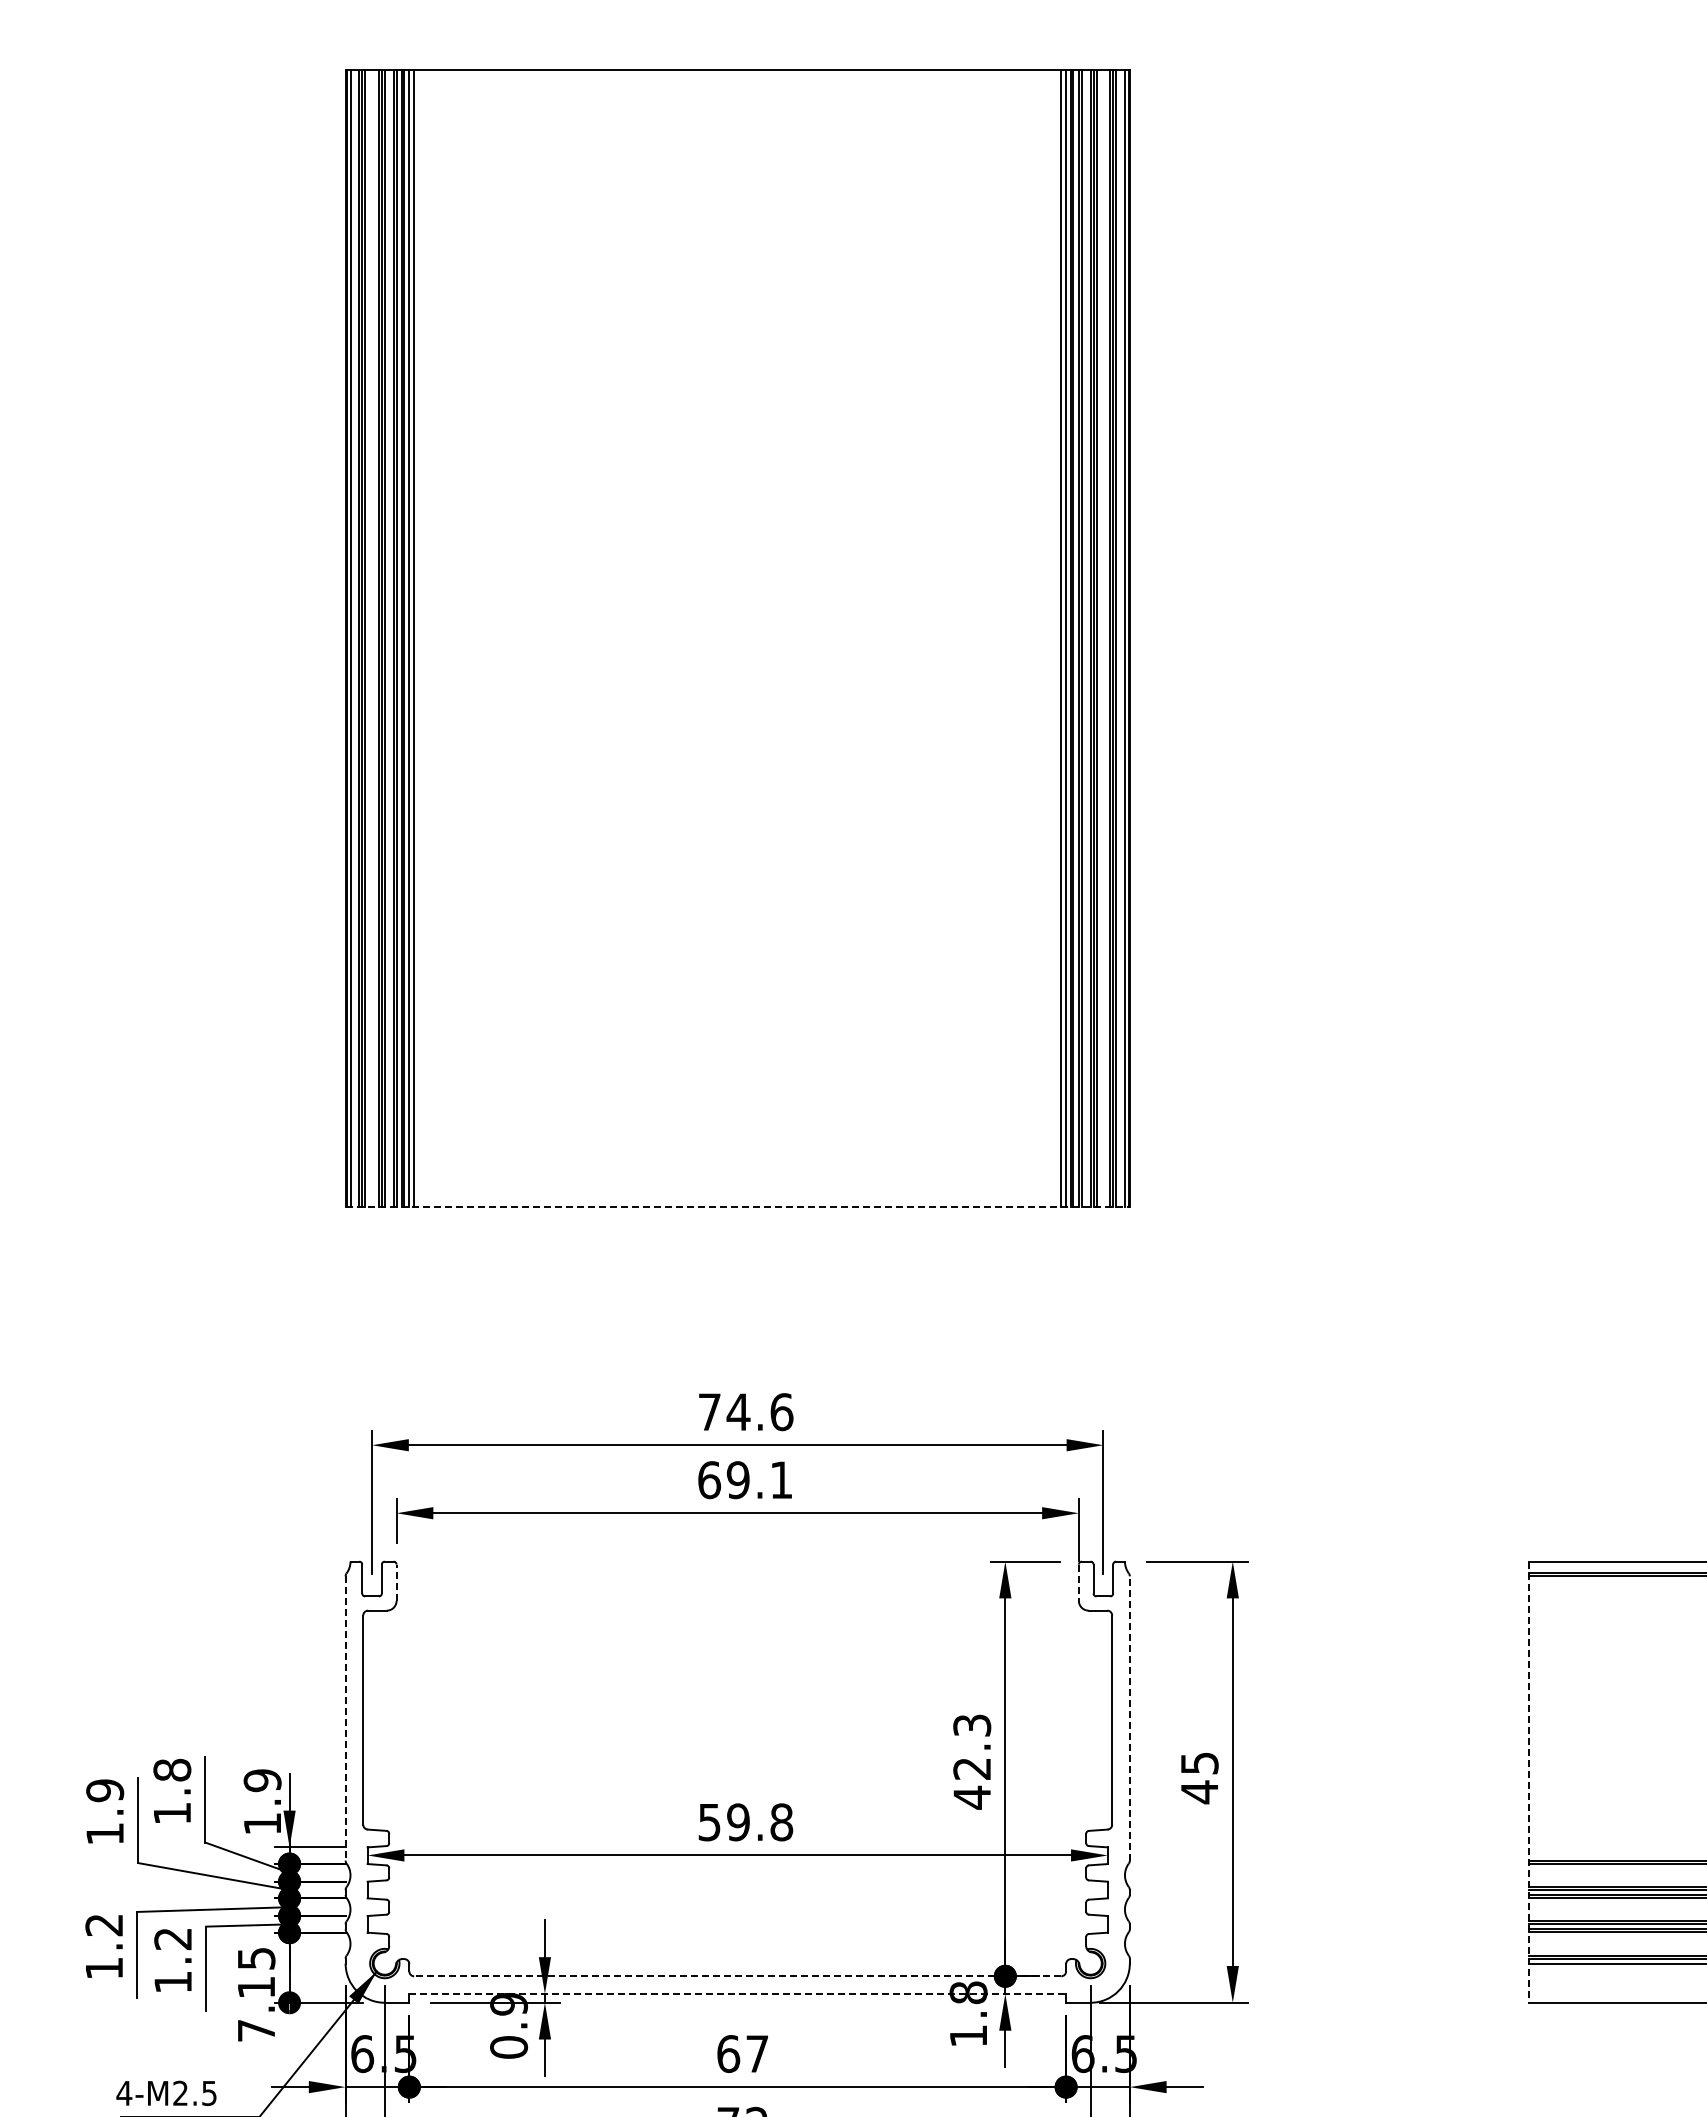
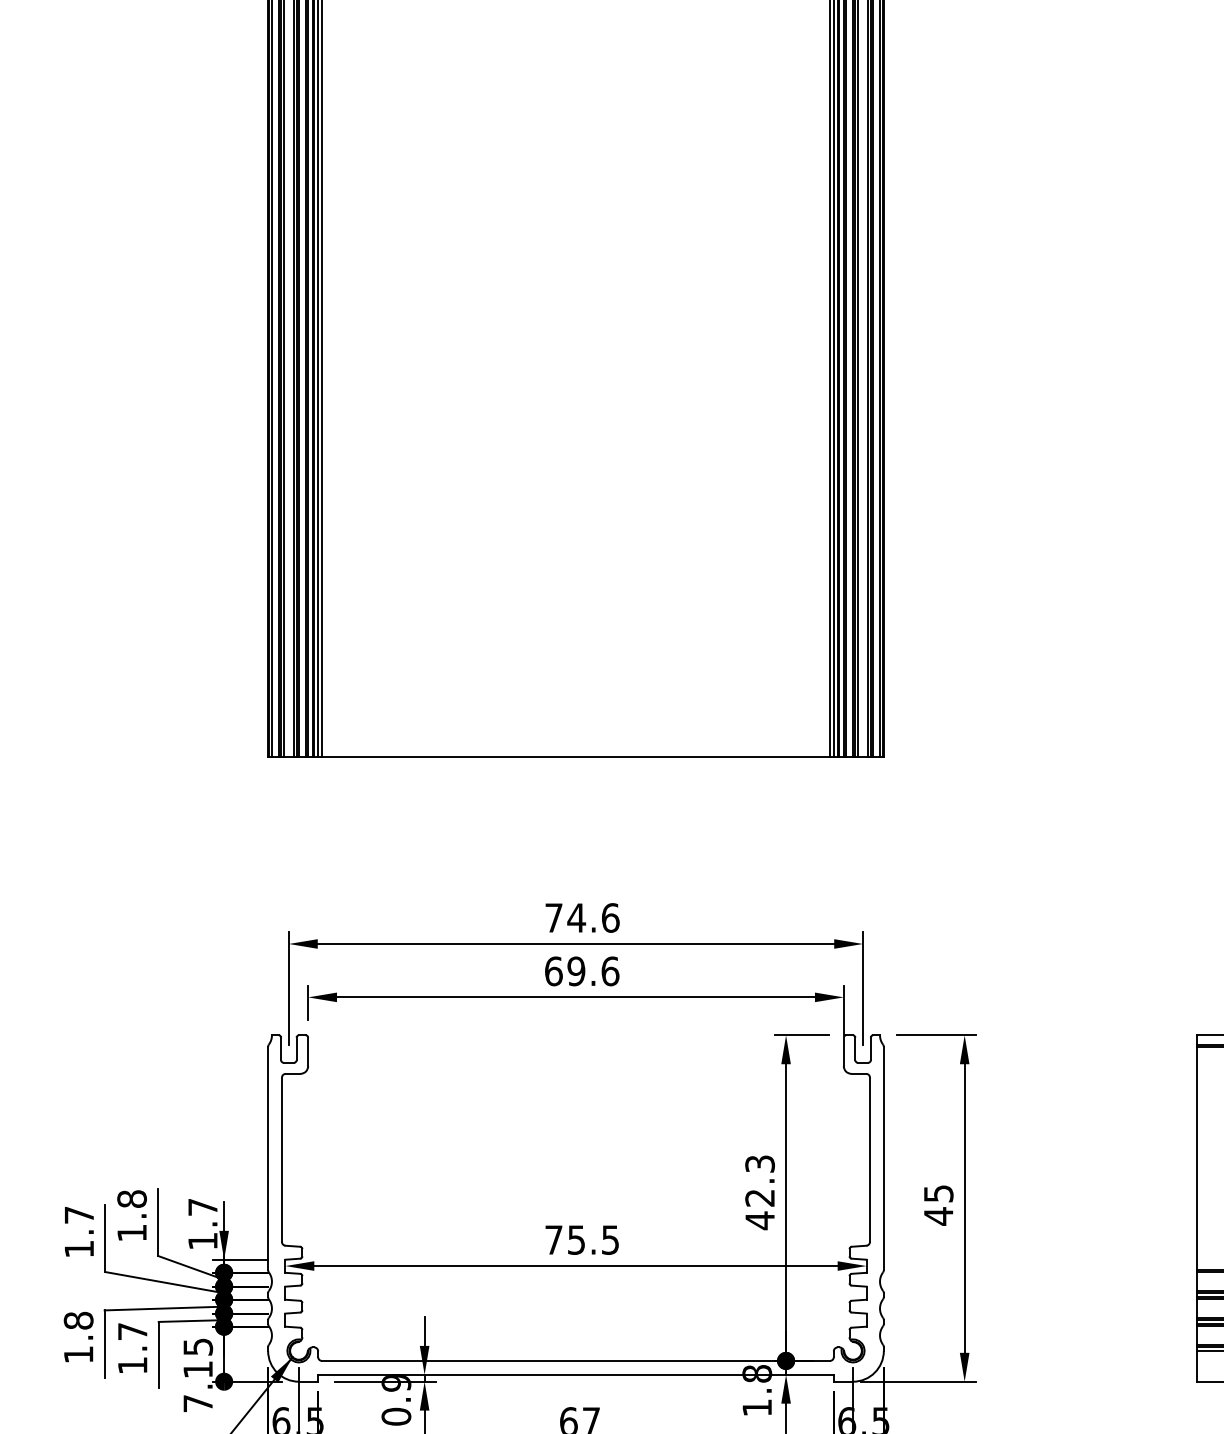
line: (738, 1207) -> (576, 757), dashed -> solid
text: (781, 1480) -> (610, 971), 69.1 -> 69.6
line: (396, 1582) -> (308, 1051), dashed -> solid
line: (1078, 1583) -> (843, 1052), dashed -> solid
line: (1129, 1717) -> (883, 1157), dashed -> solid
line: (345, 1718) -> (268, 1158), dashed -> solid
text: (262, 1780) -> (202, 1207), 1.9 -> 1.7
line: (1528, 1782) -> (1196, 1208), dashed -> solid
text: (105, 1790) -> (79, 1215), 1.9 -> 1.7
text: (745, 1822) -> (582, 1240), 59.8 -> 75.5
text: (104, 1924) -> (78, 1320), 1.2 -> 1.8
text: (172, 1939) -> (132, 1332), 1.2 -> 1.7
line: (737, 1976) -> (575, 1361), dashed -> solid
line: (738, 1993) -> (576, 1374), dashed -> solid

